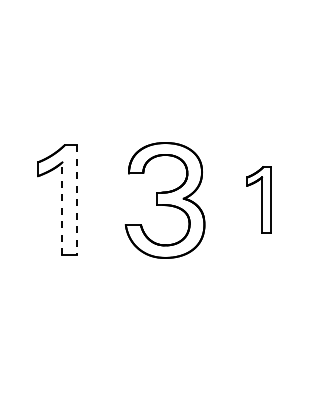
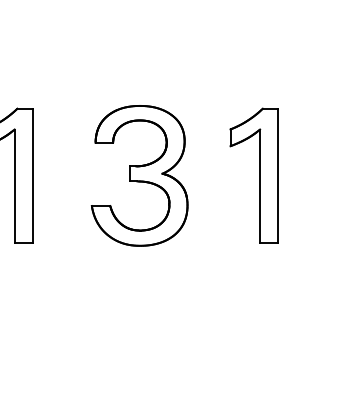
part: (258, 199) -> (253, 174), size x1.67
line: (77, 200) -> (33, 175), dashed -> solid
line: (62, 208) -> (14, 185), dashed -> solid

